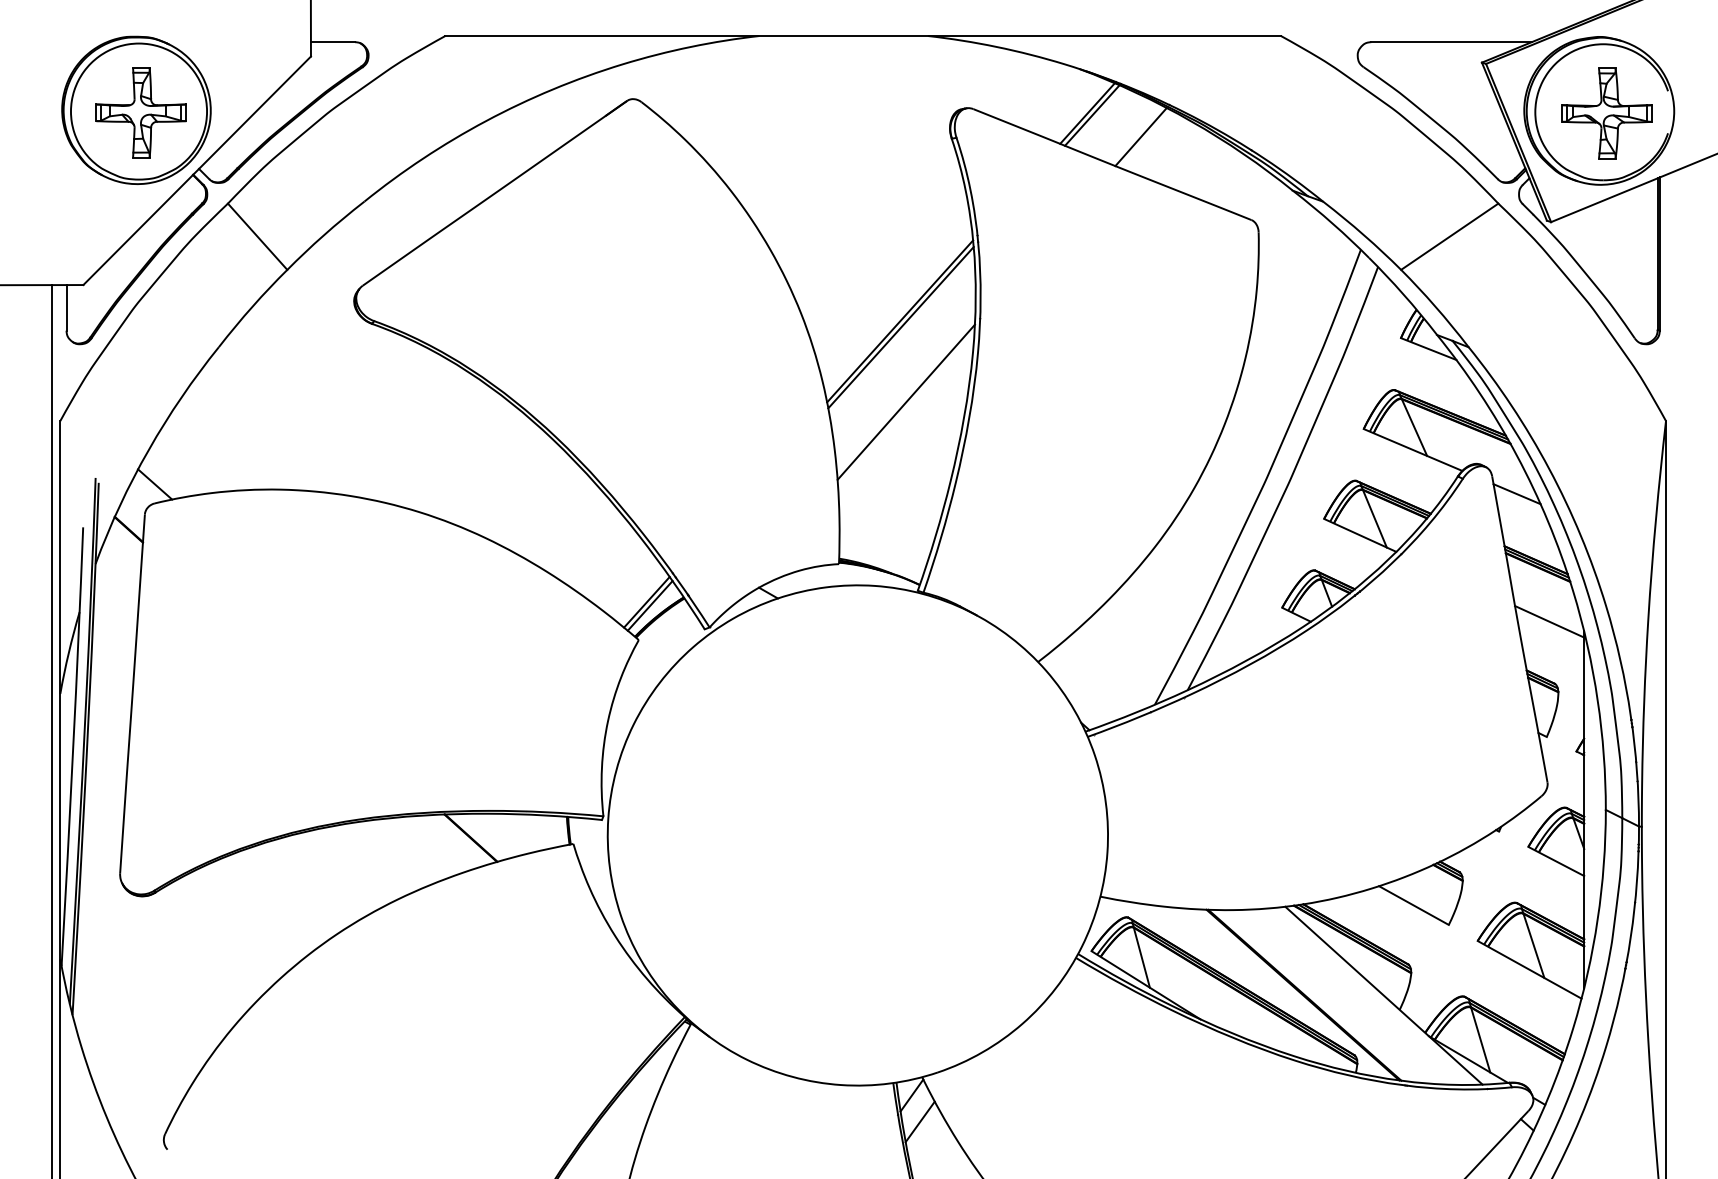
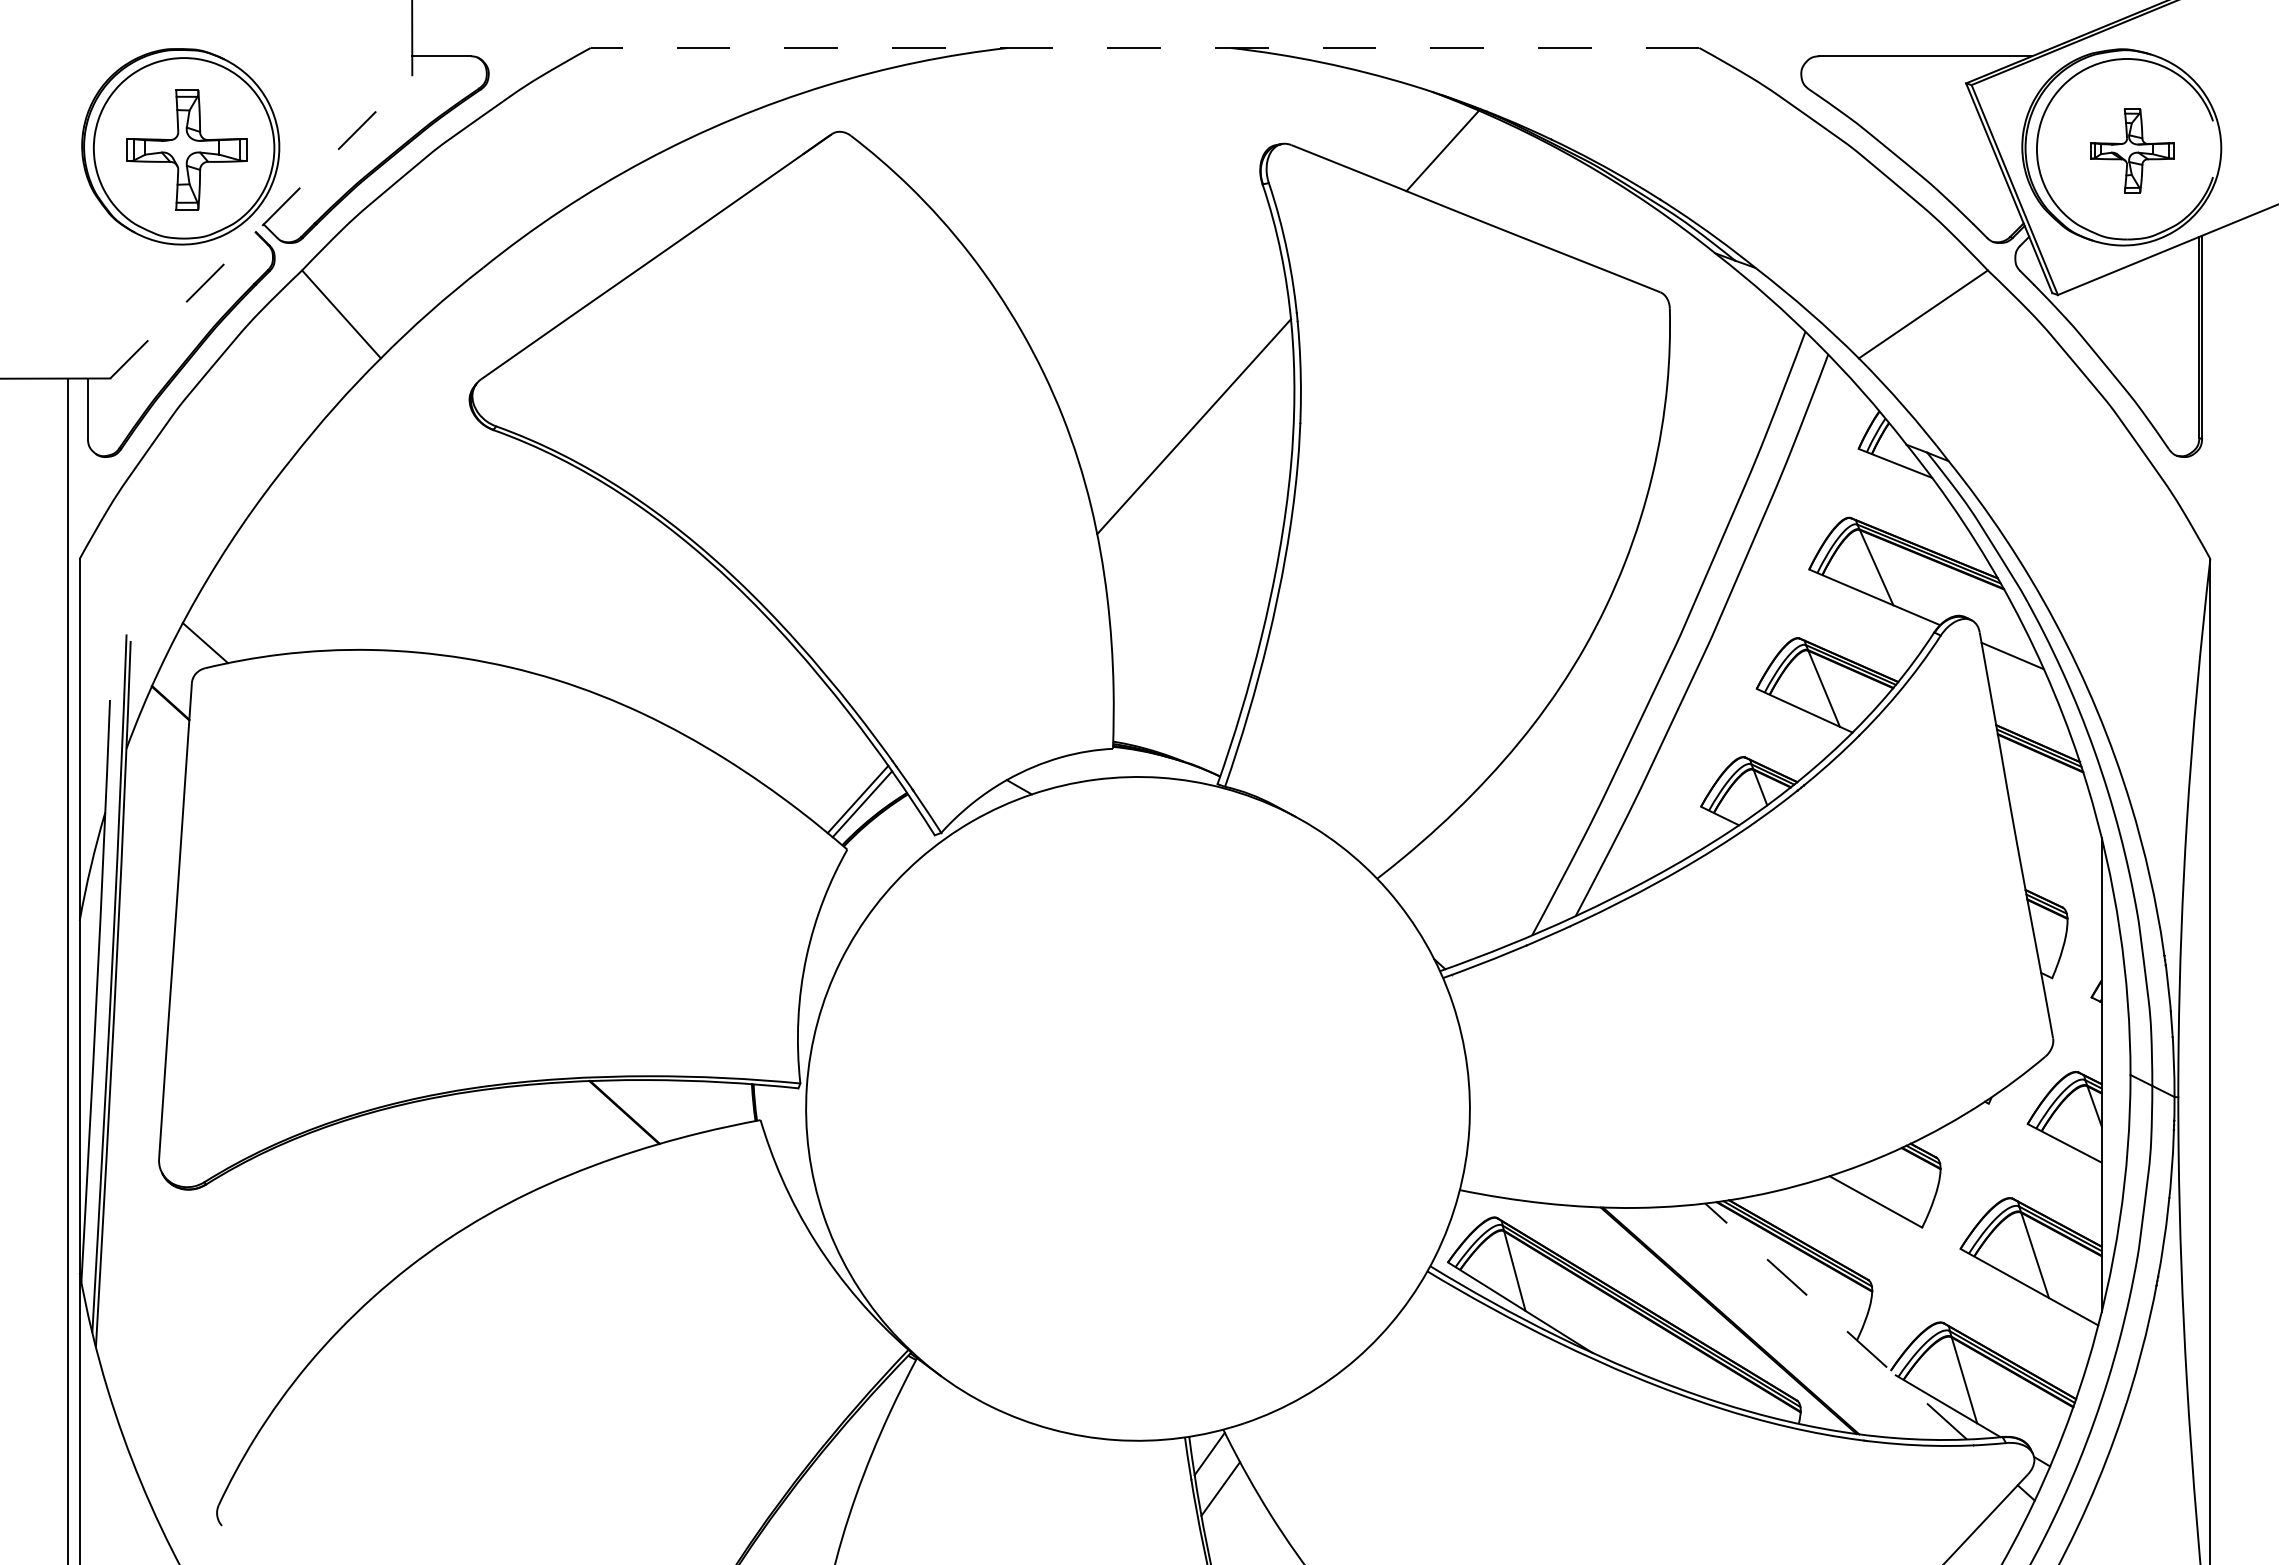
line: (862, 36) -> (1144, 48), solid -> dashed
part: (1607, 113) -> (2132, 150), size x0.7
line: (1091, 115) -> (1448, 153), removed
line: (1140, 136) -> (1513, 181), removed
line: (197, 170) -> (261, 226), solid -> dashed
line: (900, 328) -> (1194, 435), removed
line: (906, 401) -> (1202, 533), removed
line: (1549, 621) -> (2055, 825), removed
line: (1383, 995) -> (1835, 1321), solid -> dashed

